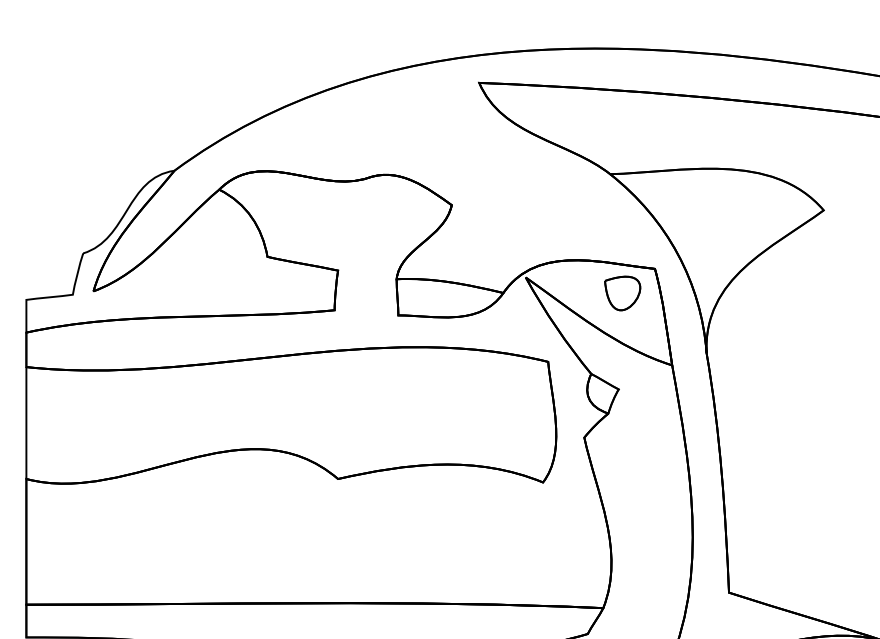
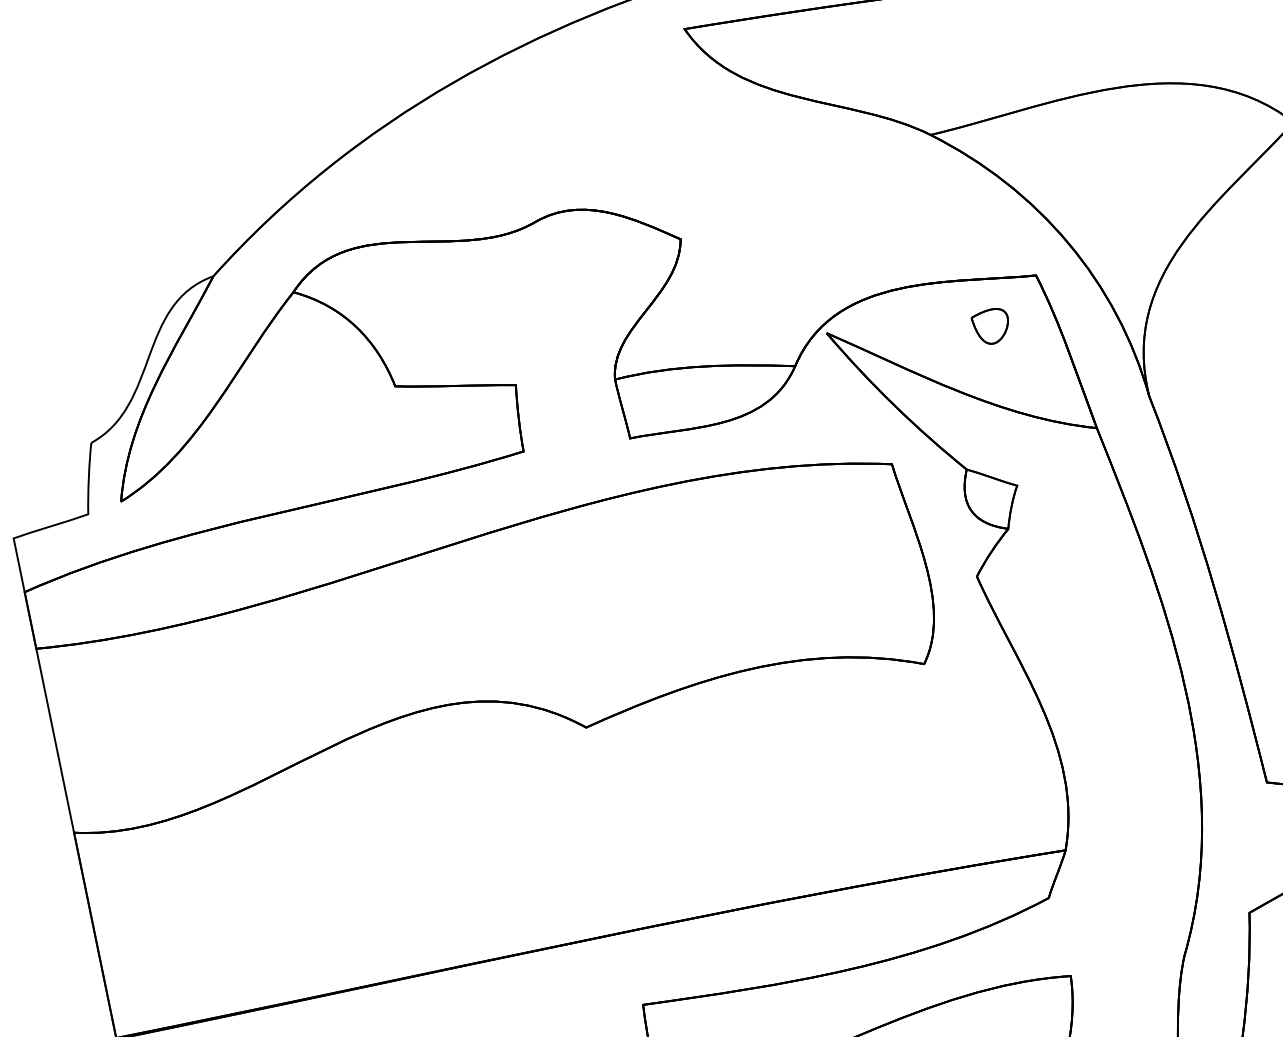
part: (622, 293) -> (990, 326), size x0.6

